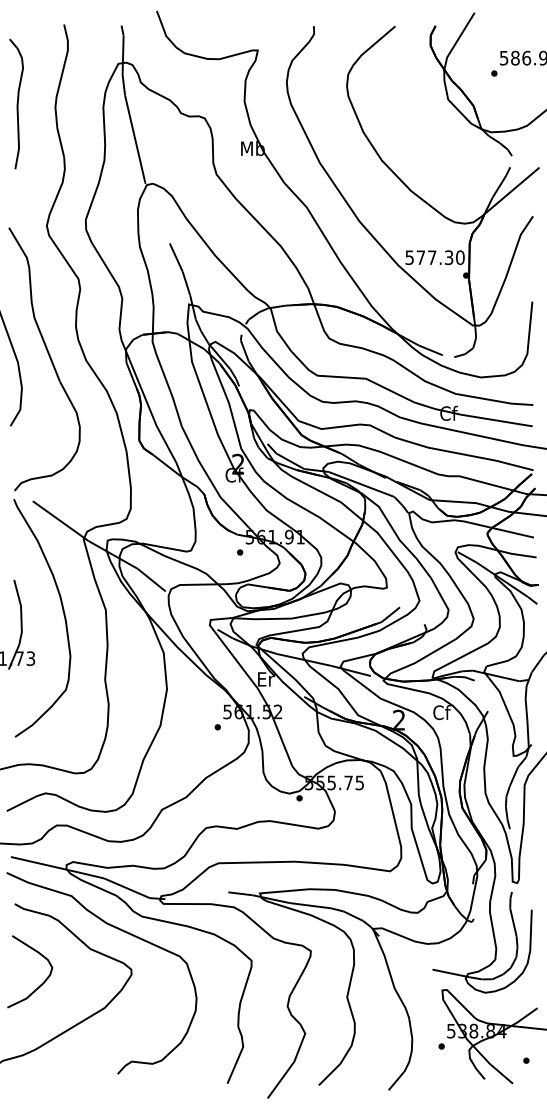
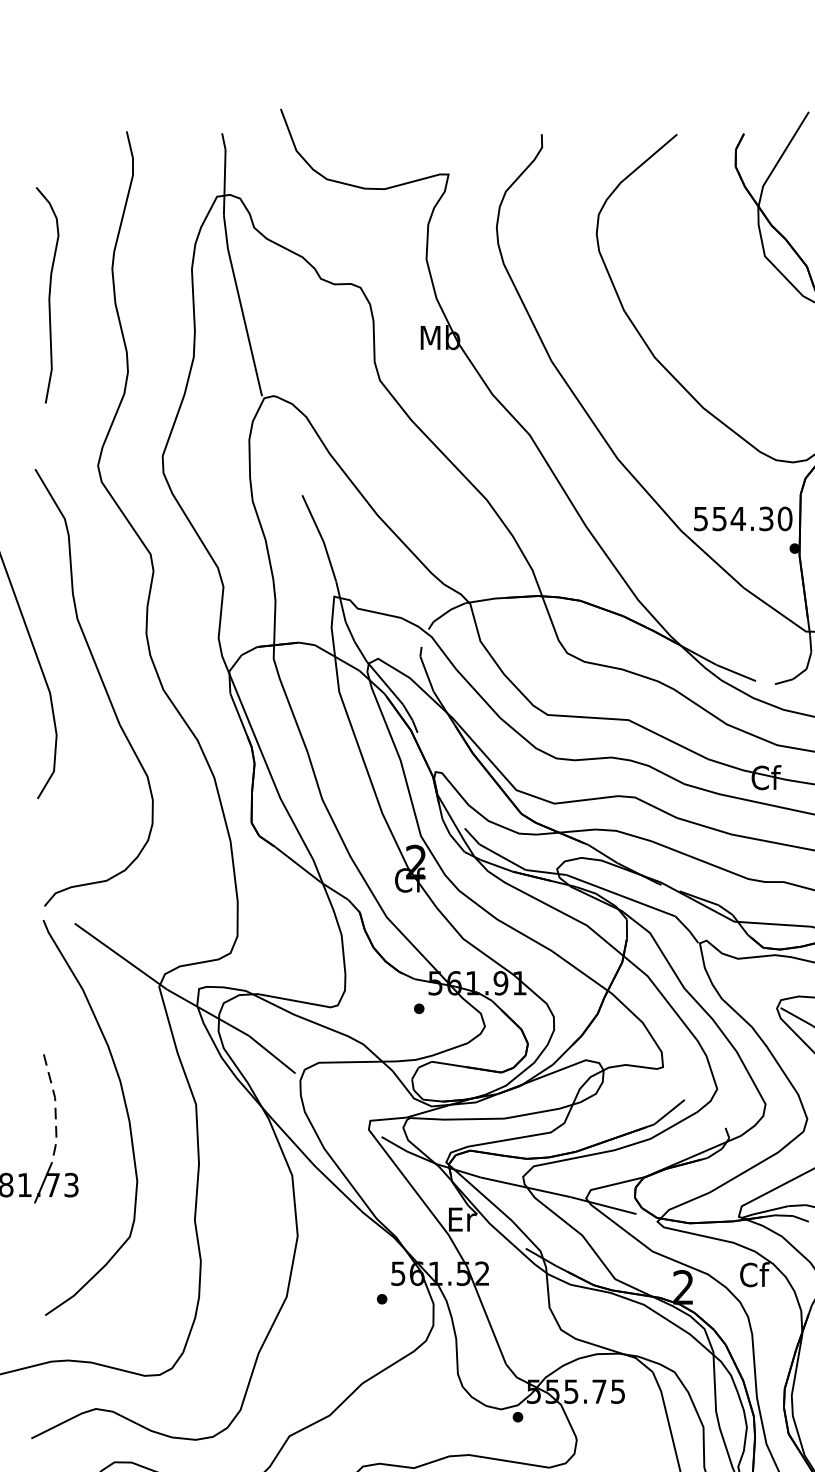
curve: (16, 103) -> (47, 294), moved
text: (426, 257) -> (728, 518), 577.30 -> 554.30
line: (21, 611) -> (55, 1106), solid -> dashed

